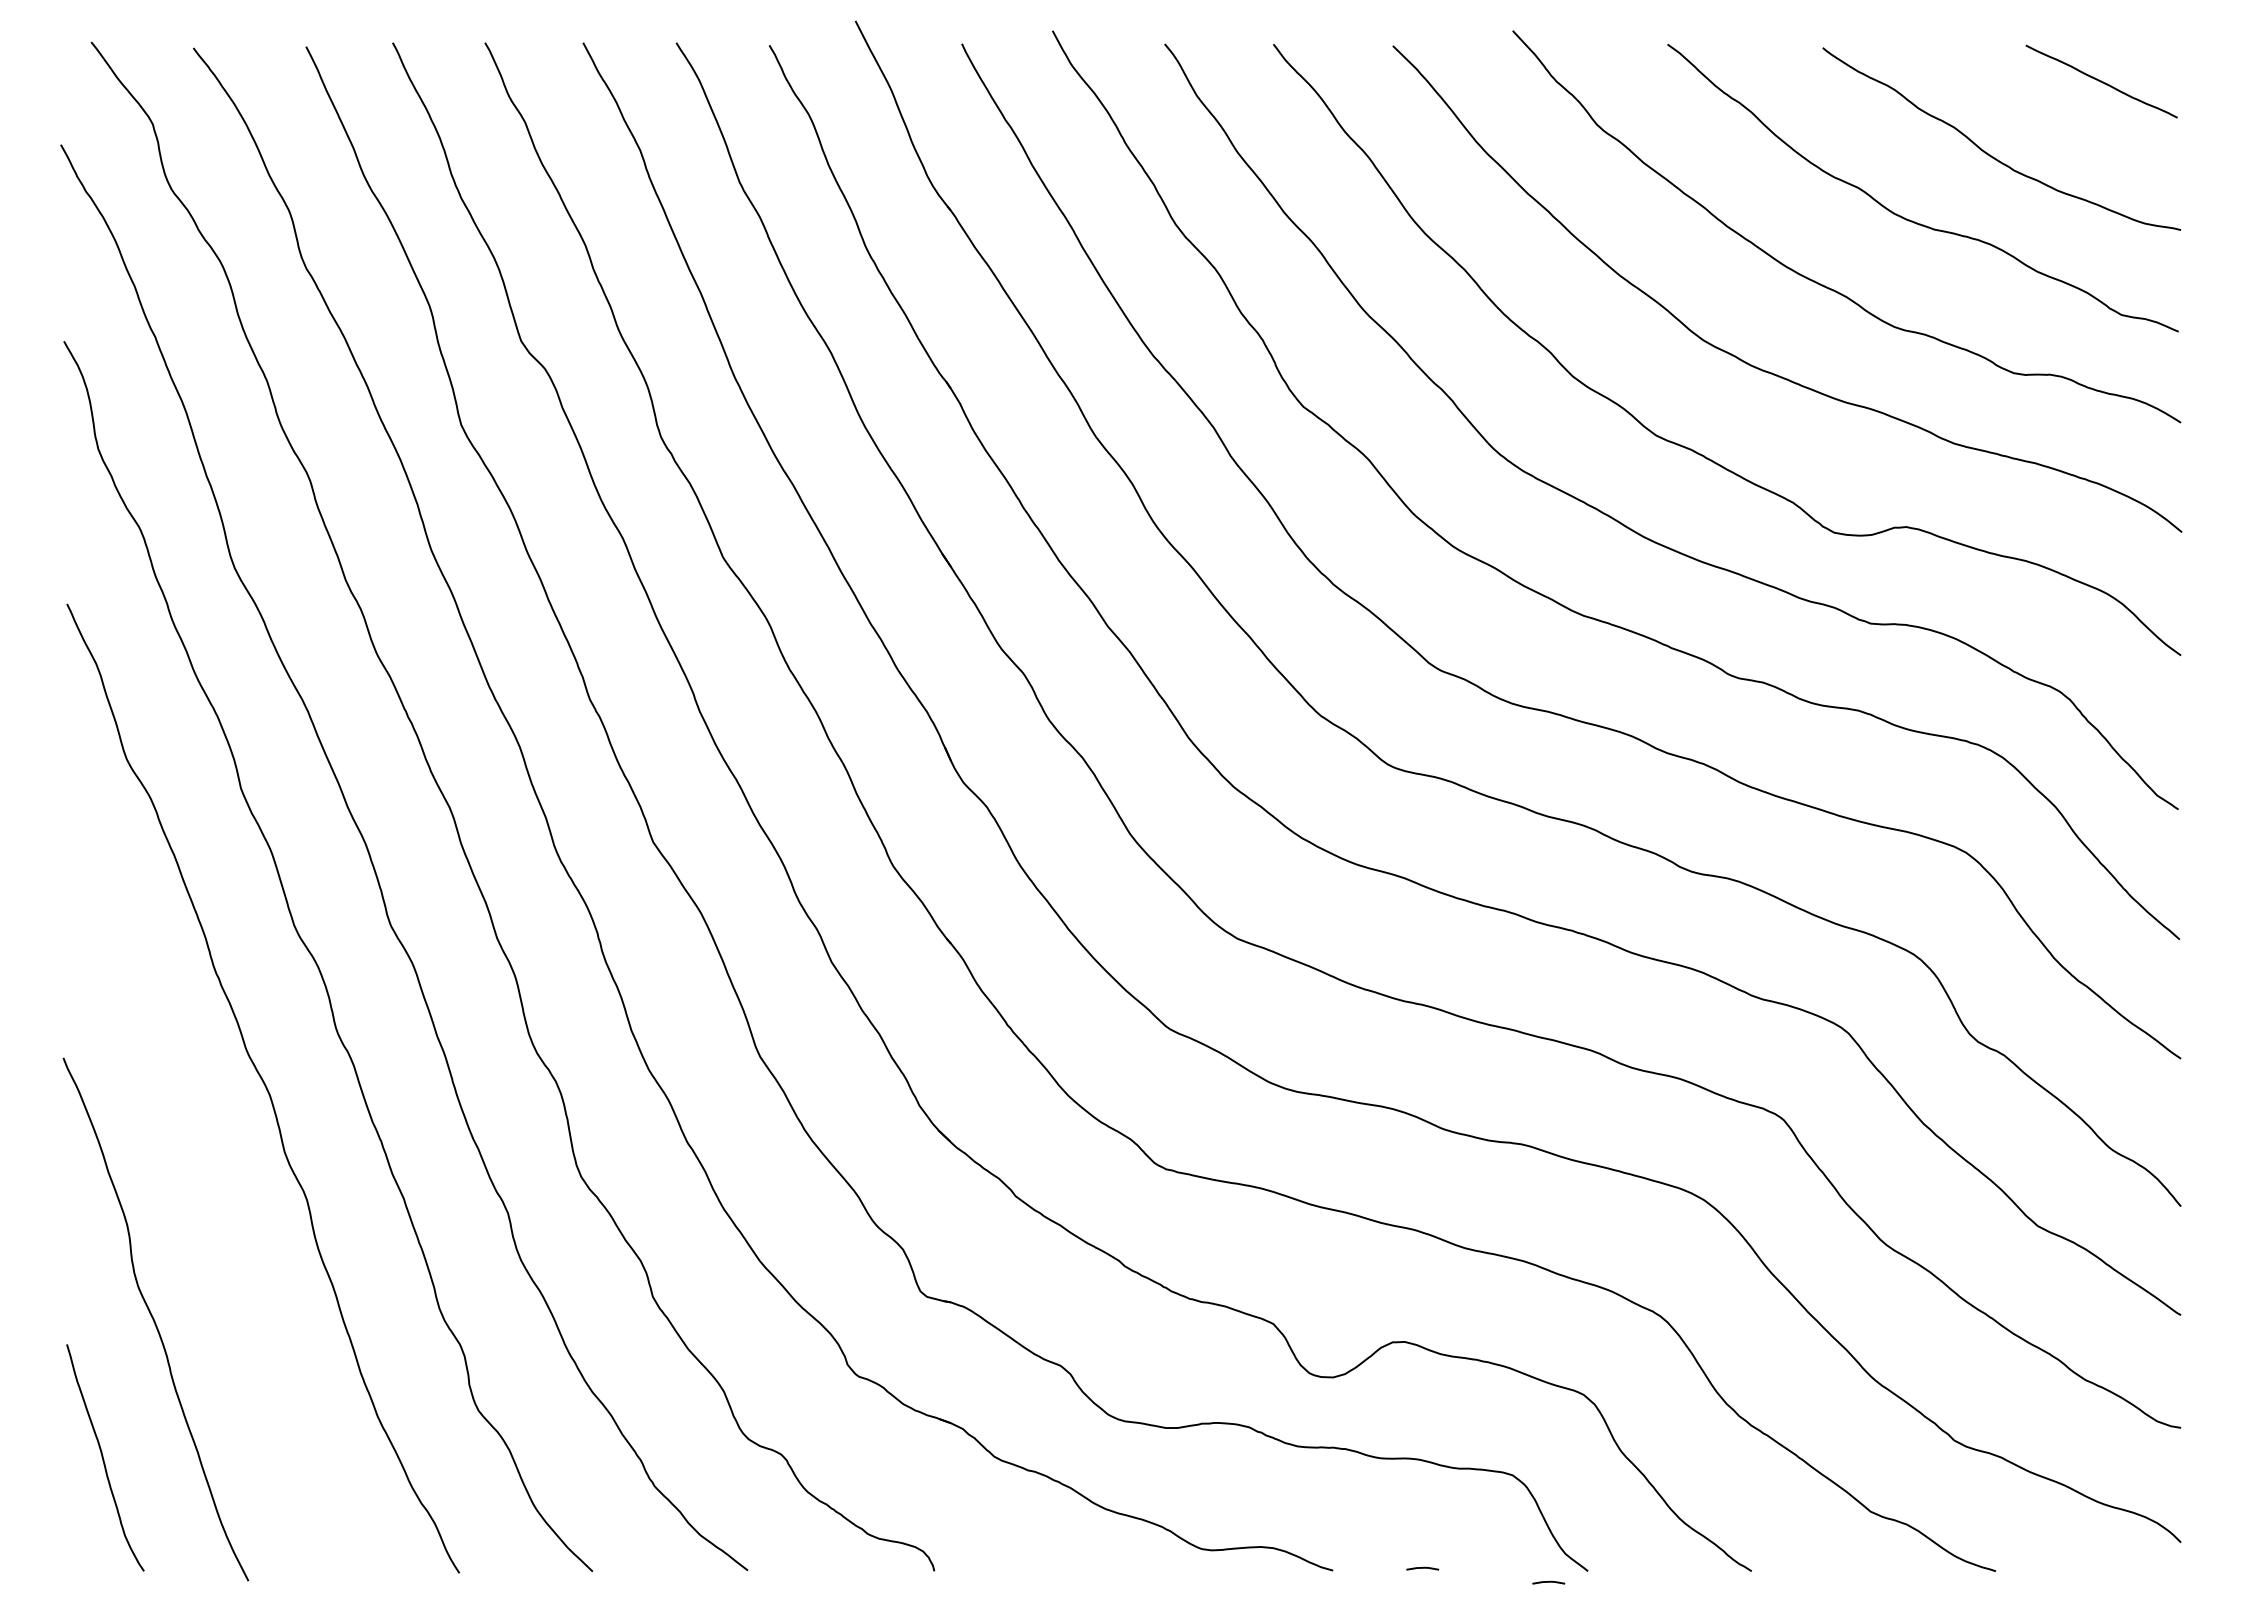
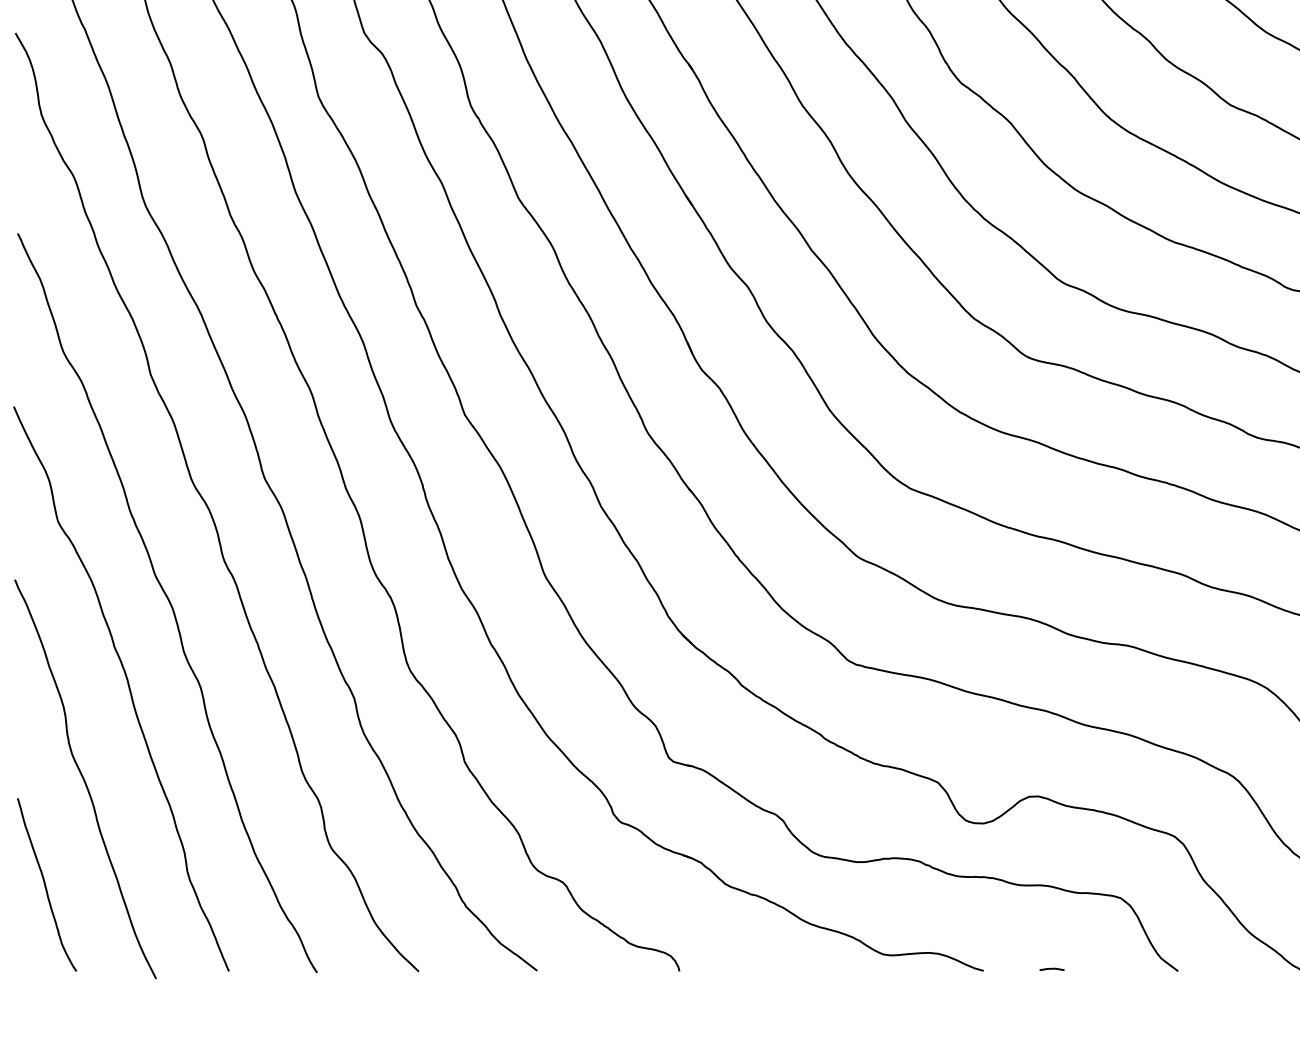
curve: (211, 1197) -> (128, 686), added
line: (1548, 1582) -> (1148, 979), removed

